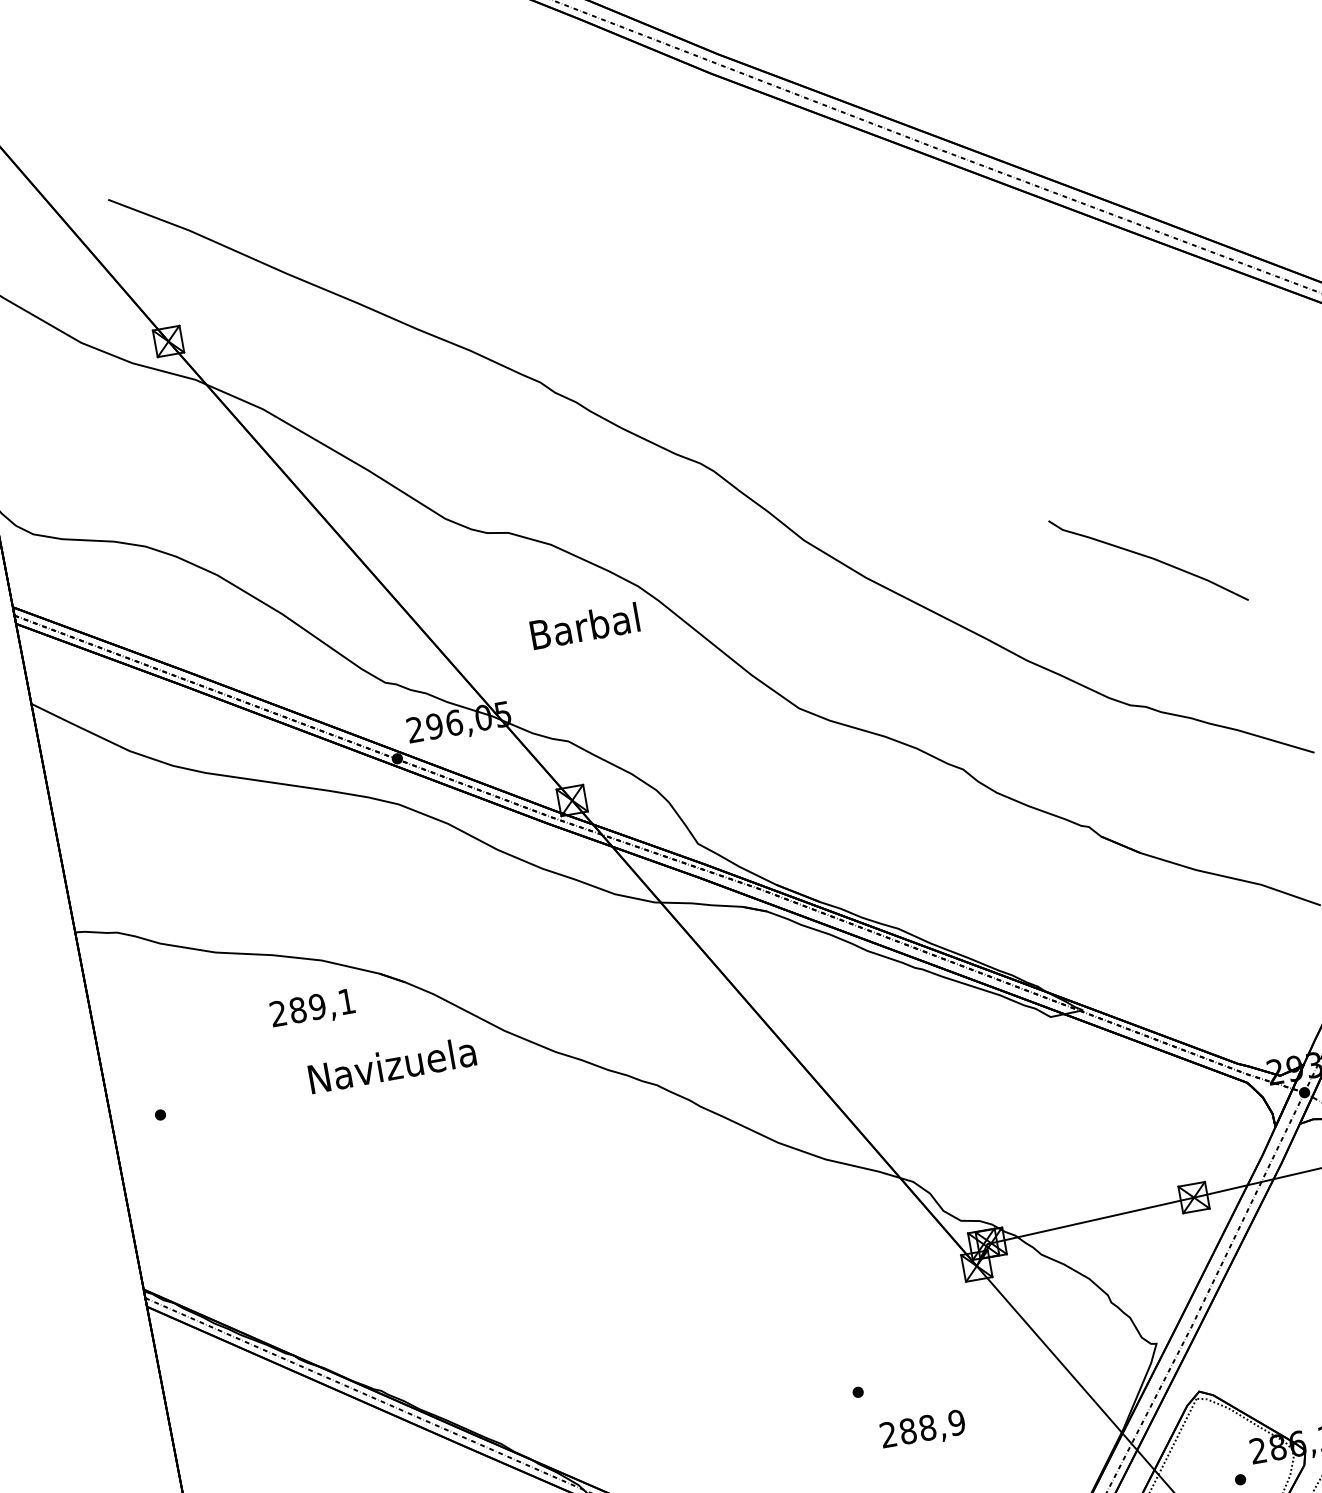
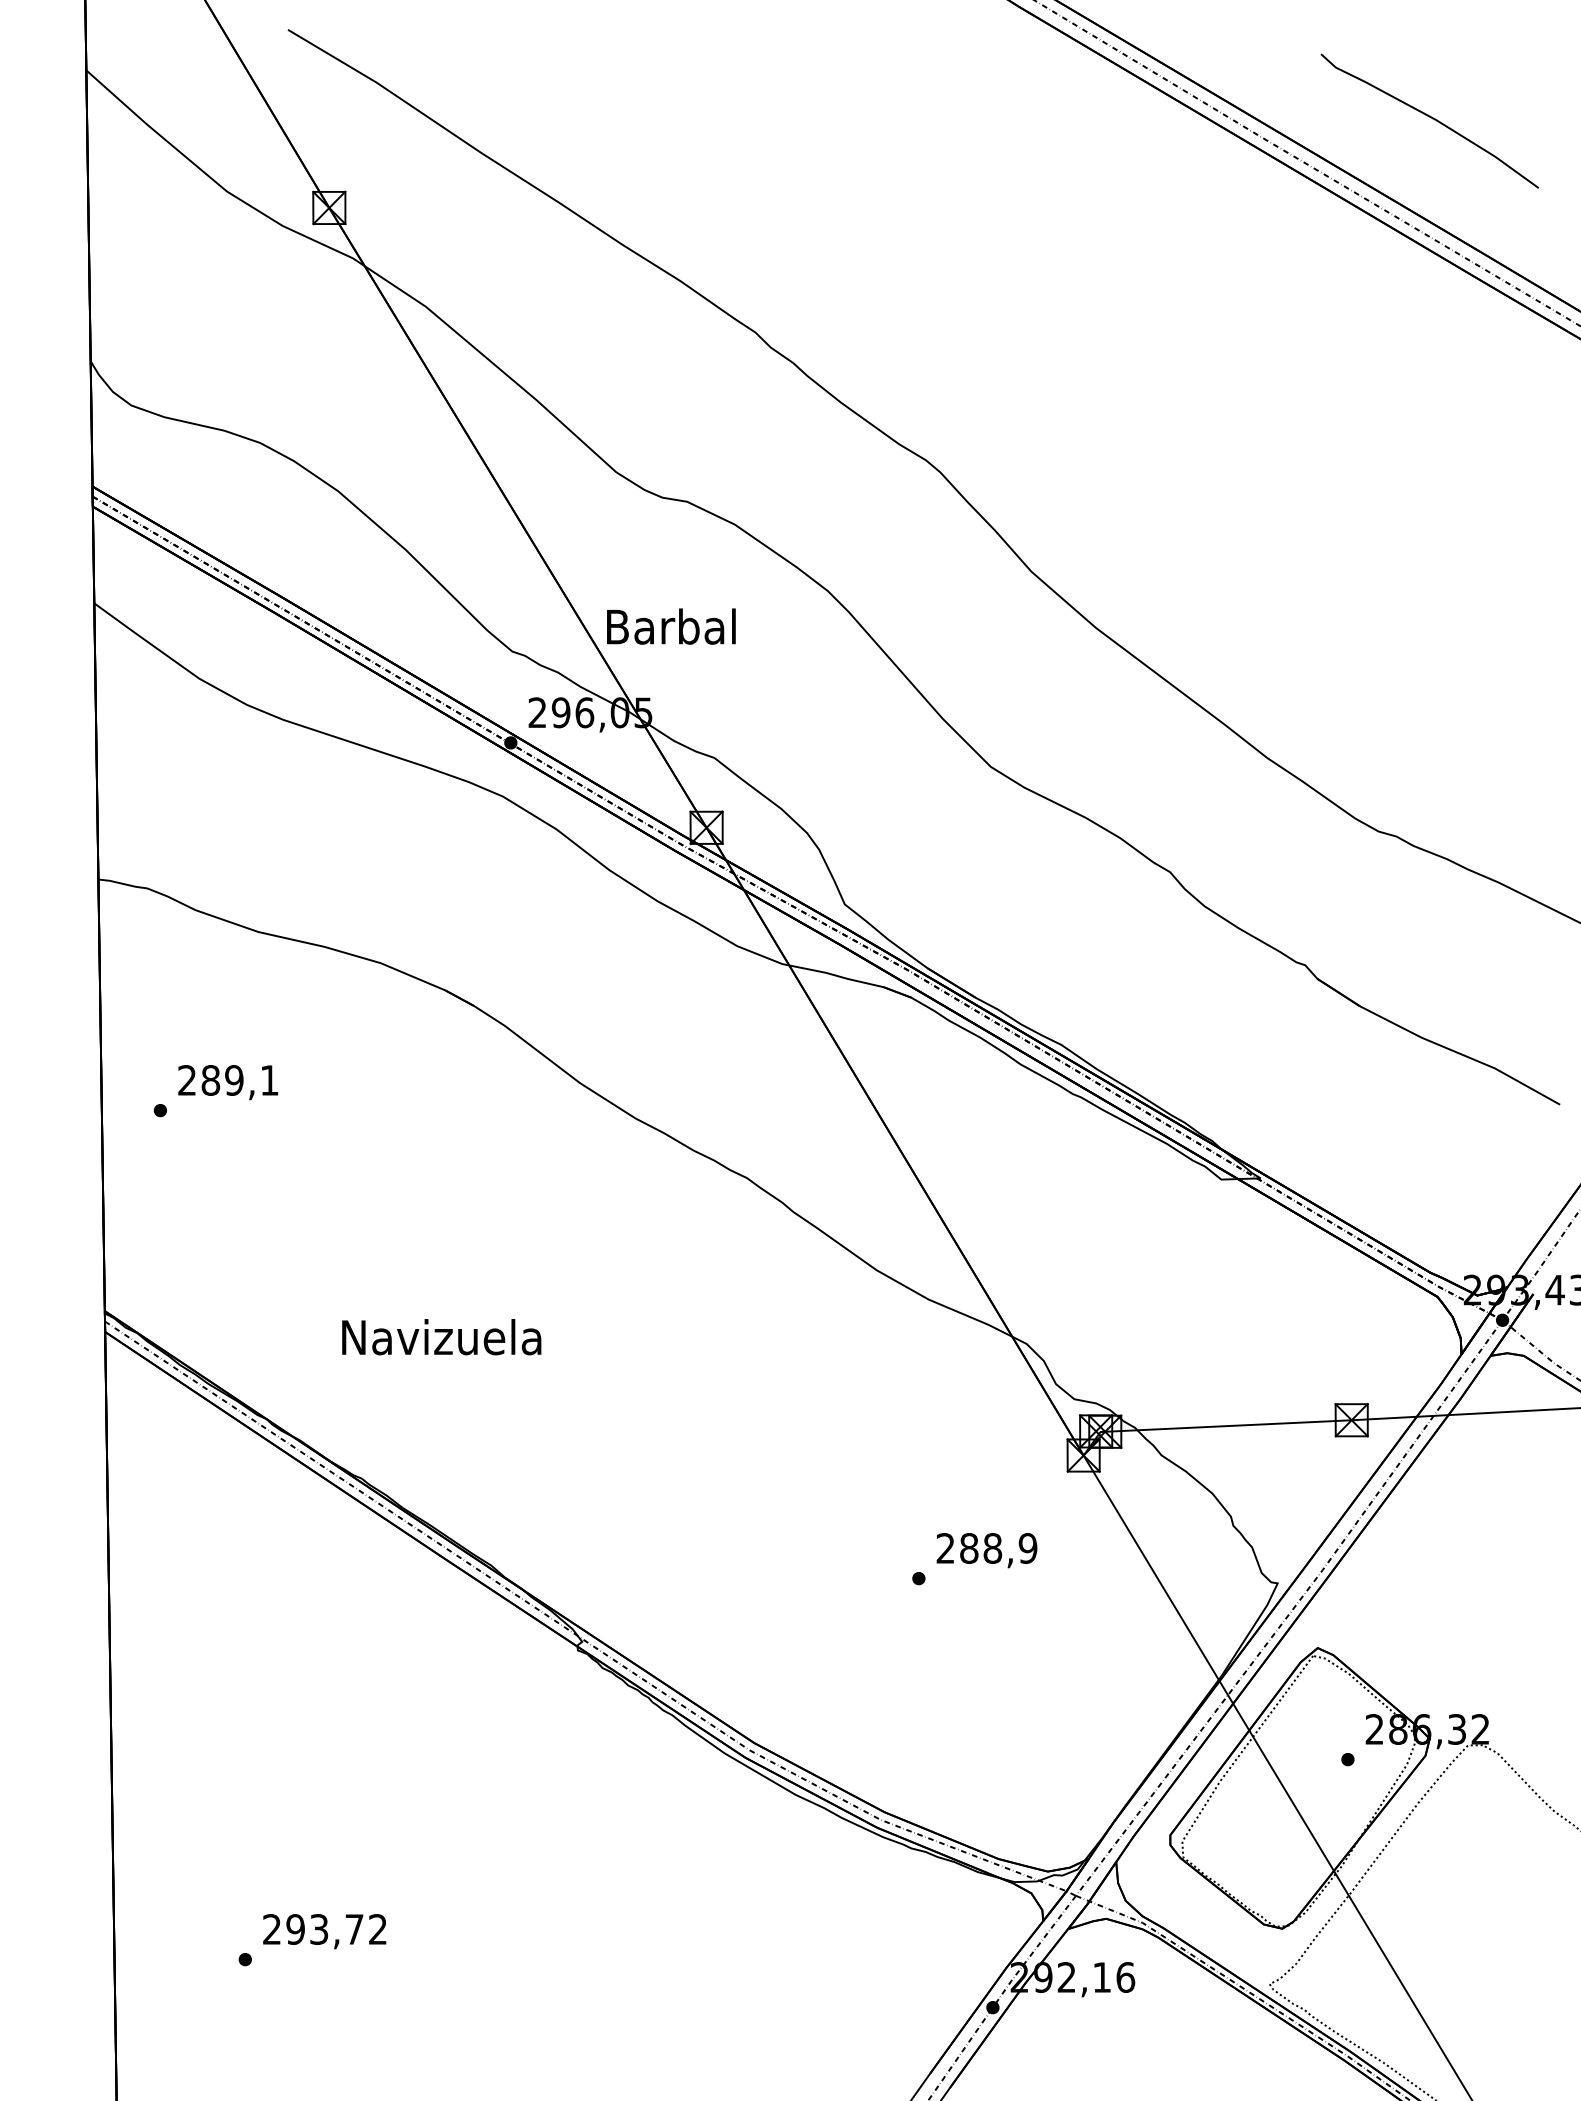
curve: (1149, 558) -> (1431, 118), moved
text: (584, 626) -> (671, 626), moved
text: (312, 1009) -> (228, 1082), moved
text: (392, 1065) -> (441, 1337), moved
text: (922, 1430) -> (986, 1550), moved

